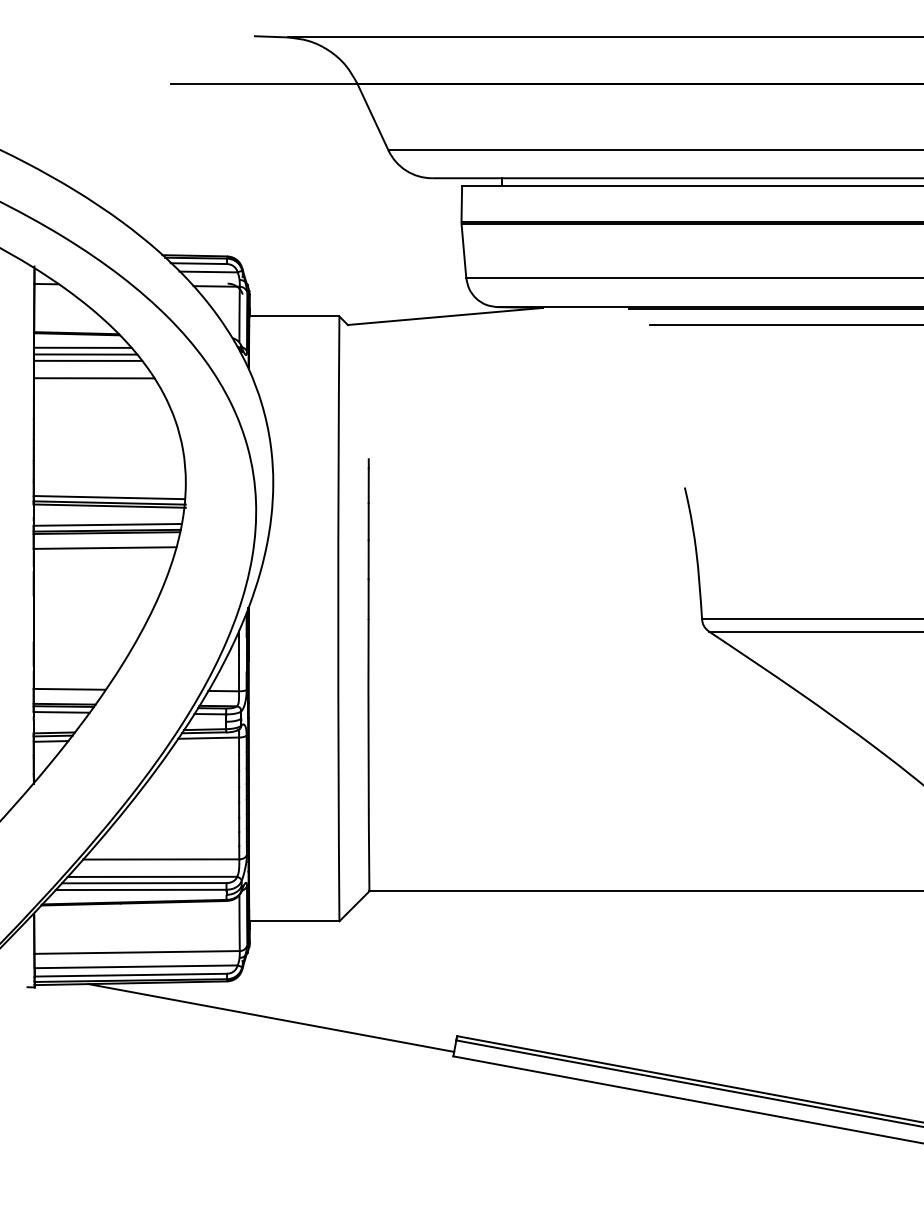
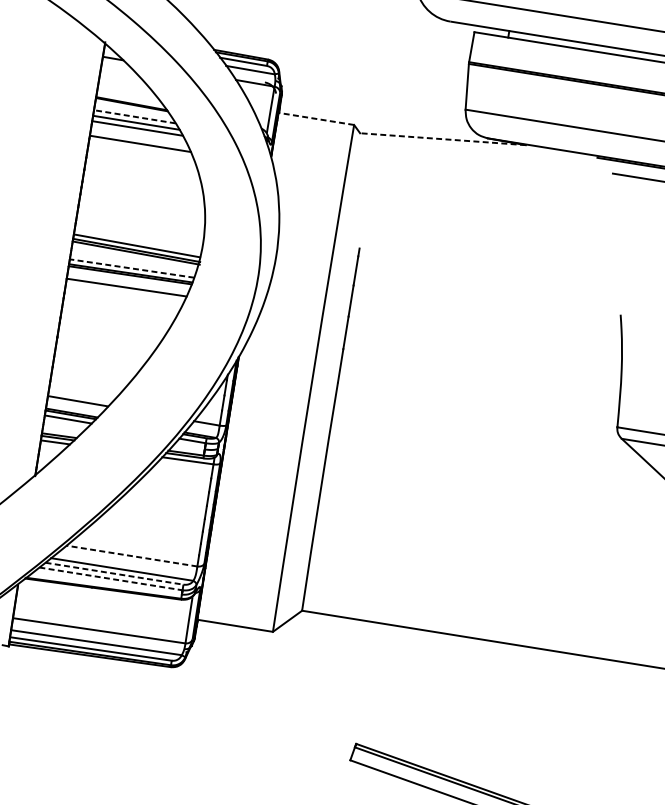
line: (293, 316) -> (315, 118), solid -> dashed
line: (445, 316) -> (443, 139), solid -> dashed
line: (82, 347) -> (134, 116), solid -> dashed
line: (107, 524) -> (131, 268), solid -> dashed
line: (160, 859) -> (131, 556), solid -> dashed
line: (144, 883) -> (114, 573), solid -> dashed
line: (141, 889) -> (111, 578), solid -> dashed
line: (271, 1017) -> (203, 703), removed

